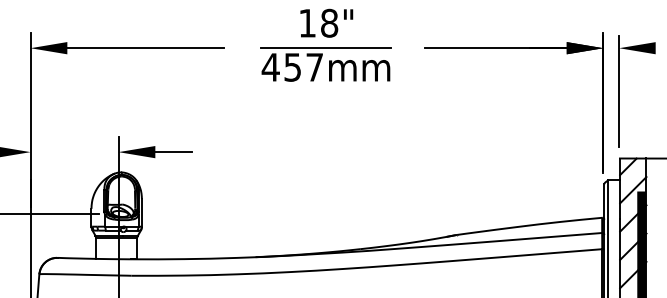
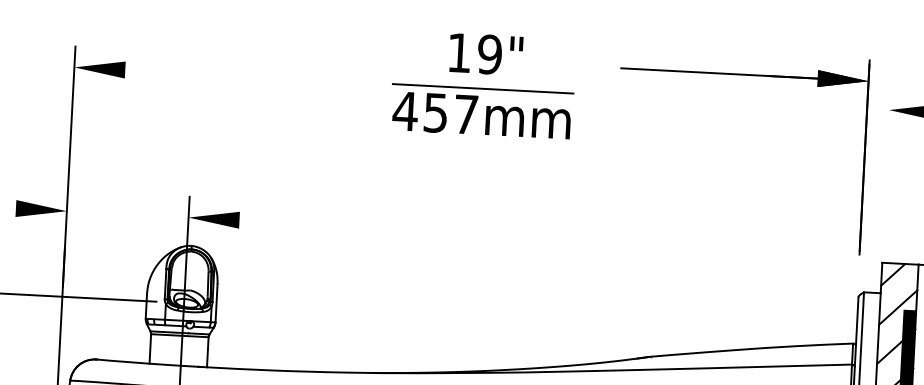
text: (329, 23) -> (489, 54), 18" -> 19"
line: (145, 48) -> (233, 76), removed
part: (513, 48) -> (744, 75), moved
line: (619, 91) -> (886, 170), removed
line: (173, 152) -> (264, 222), removed

